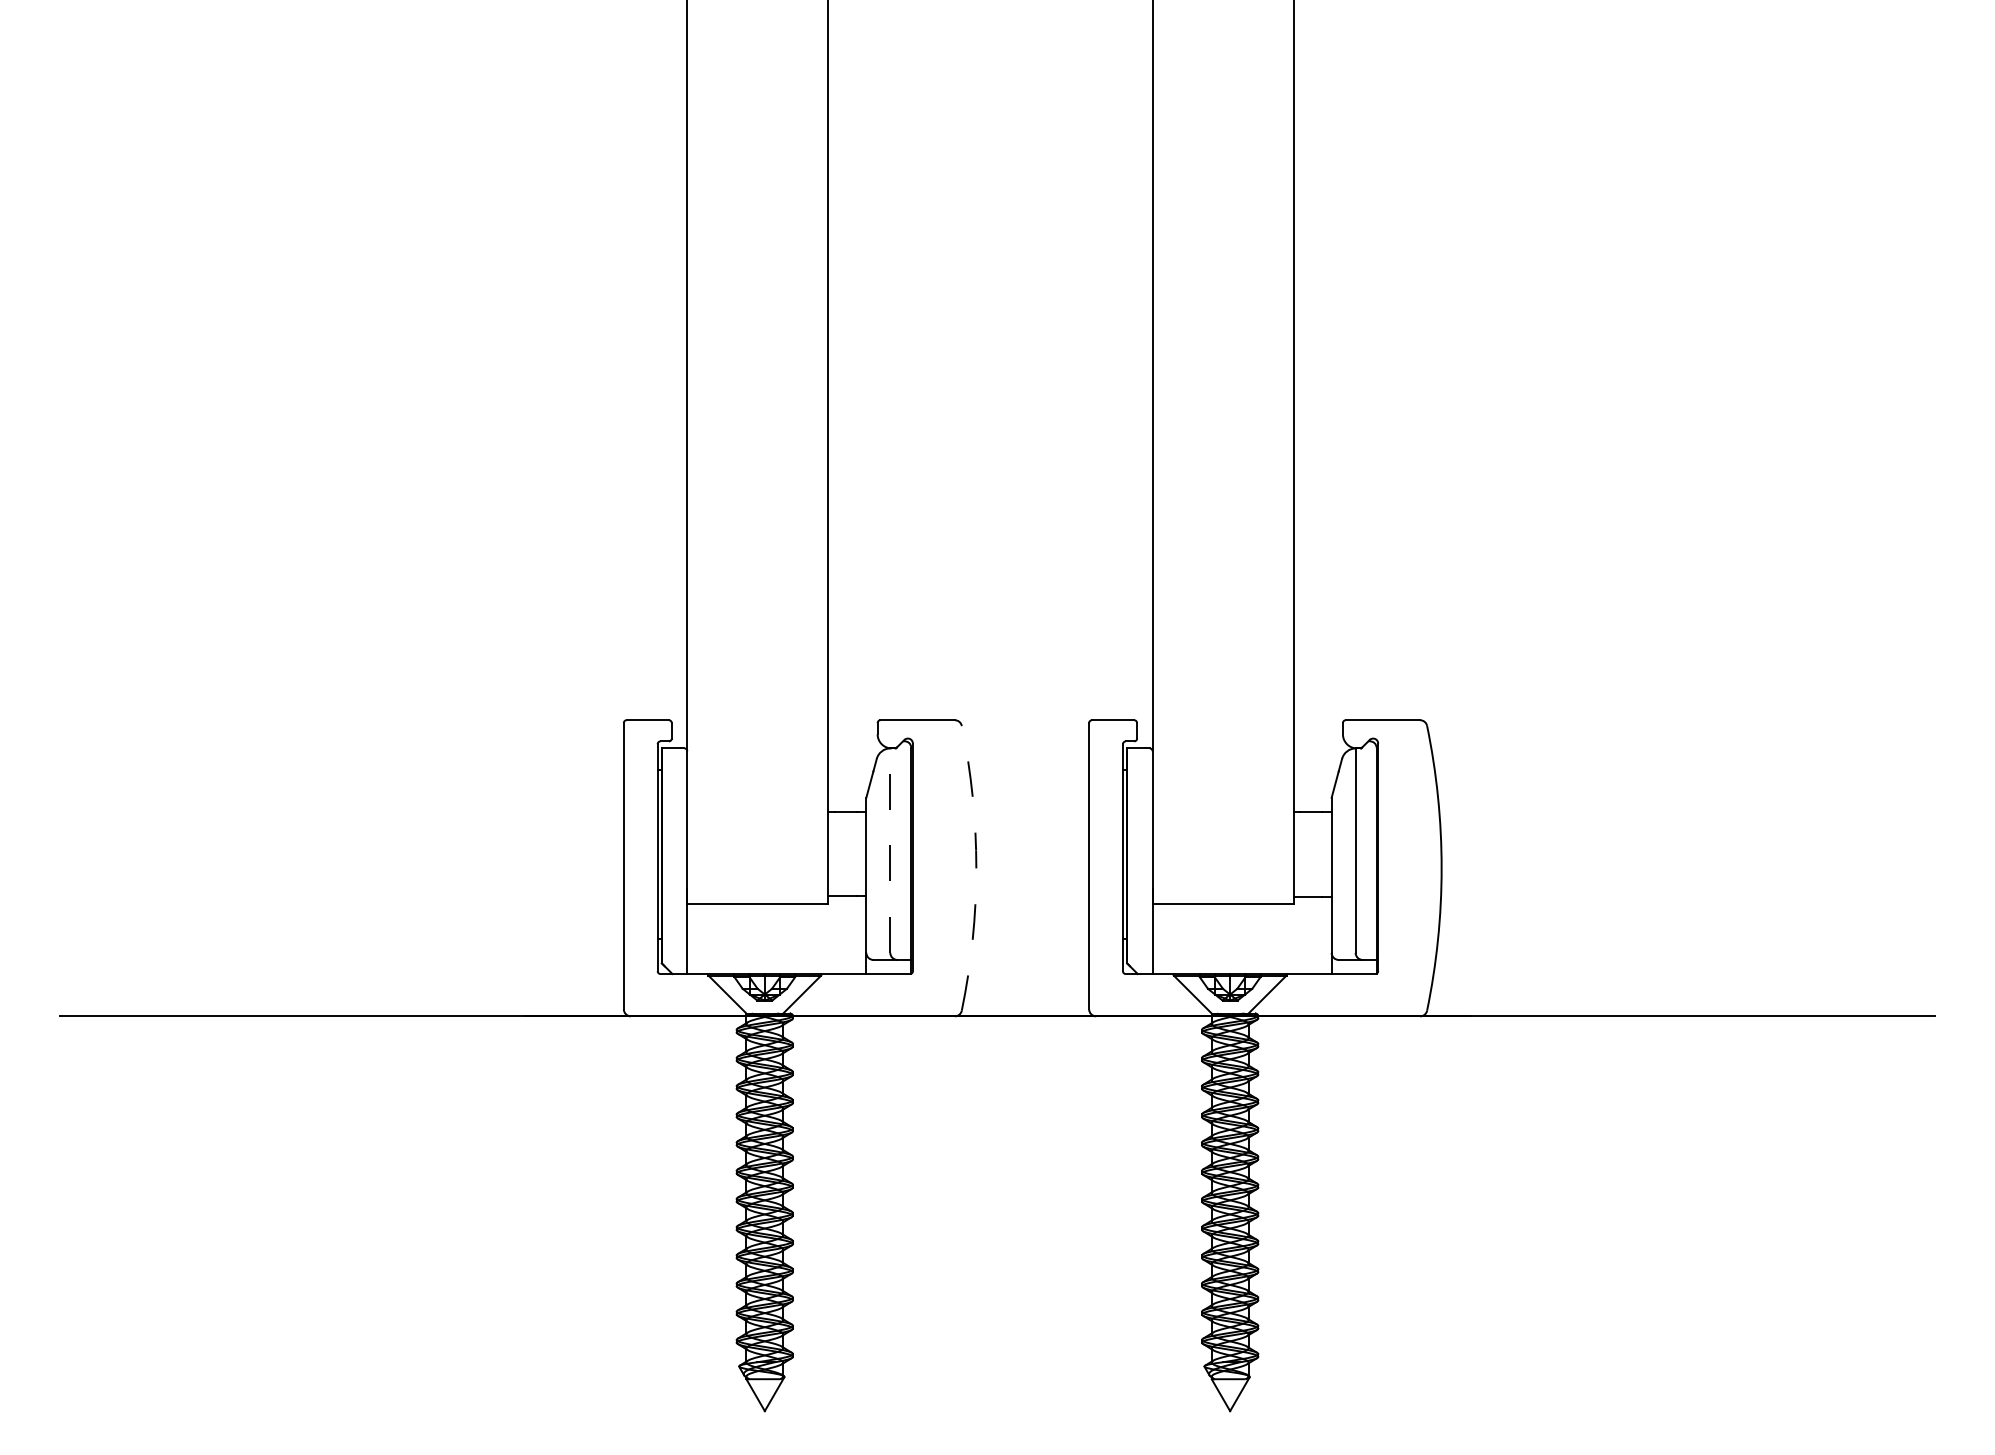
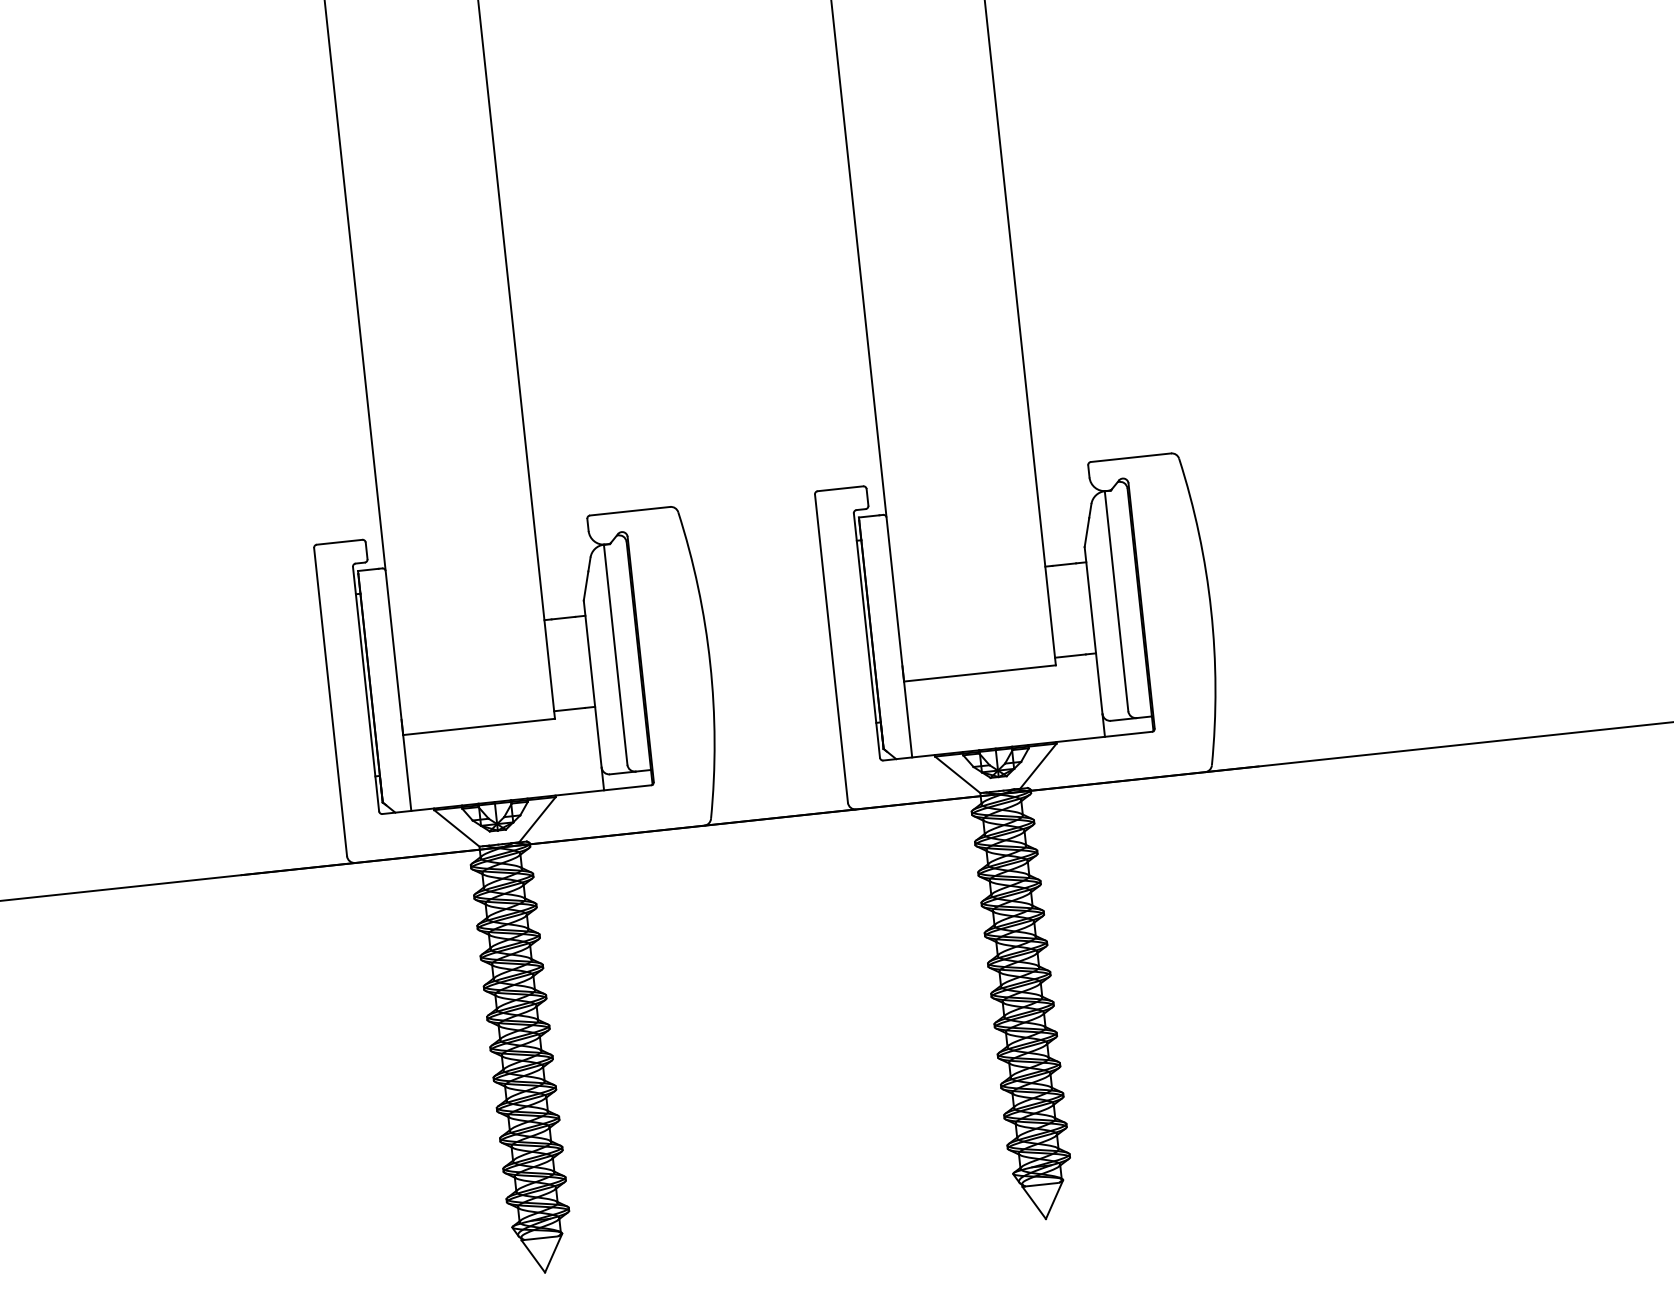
line: (890, 850) -> (615, 654), dashed -> solid
arc: (976, 868) -> (710, 664), dashed -> solid

